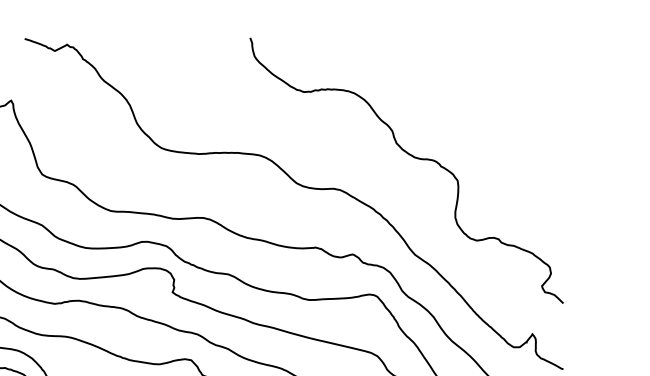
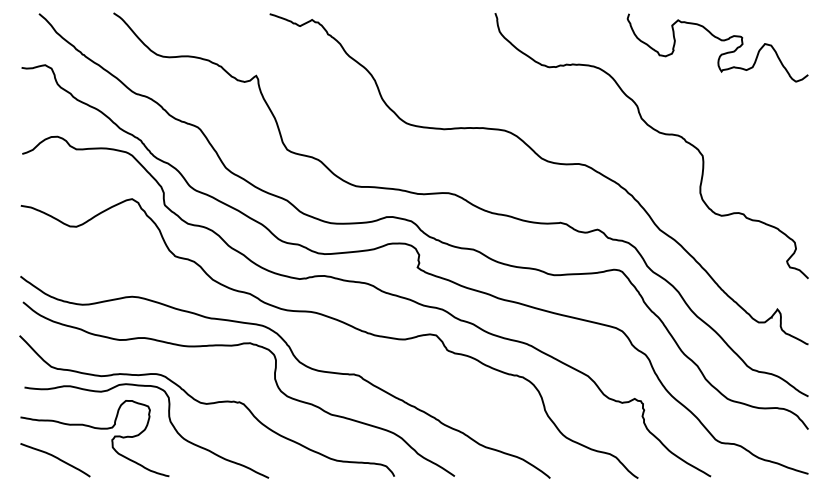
curve: (476, 66) -> (721, 41), added

